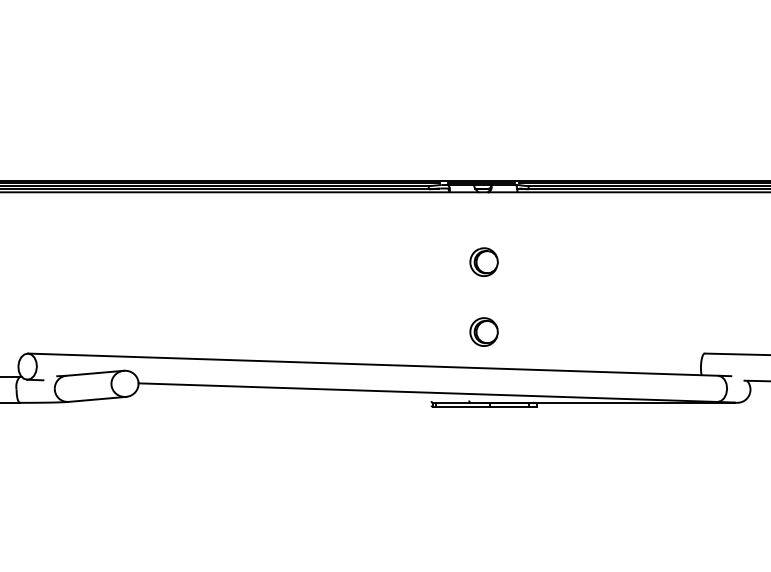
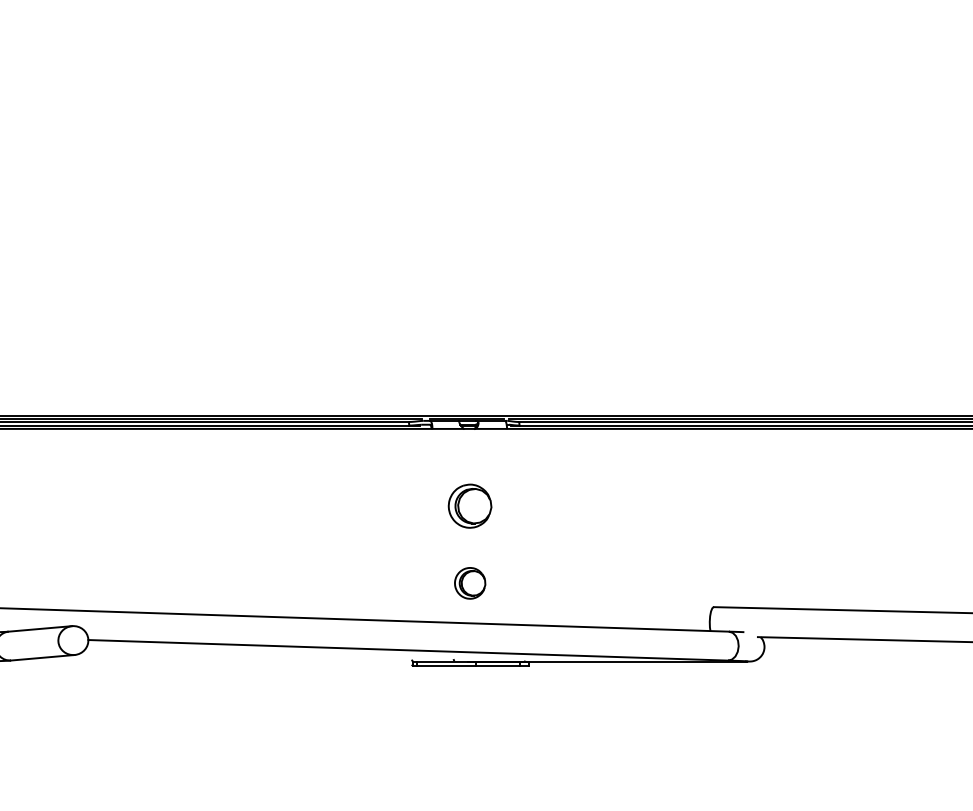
part: (484, 261) -> (470, 505), size x1.4

